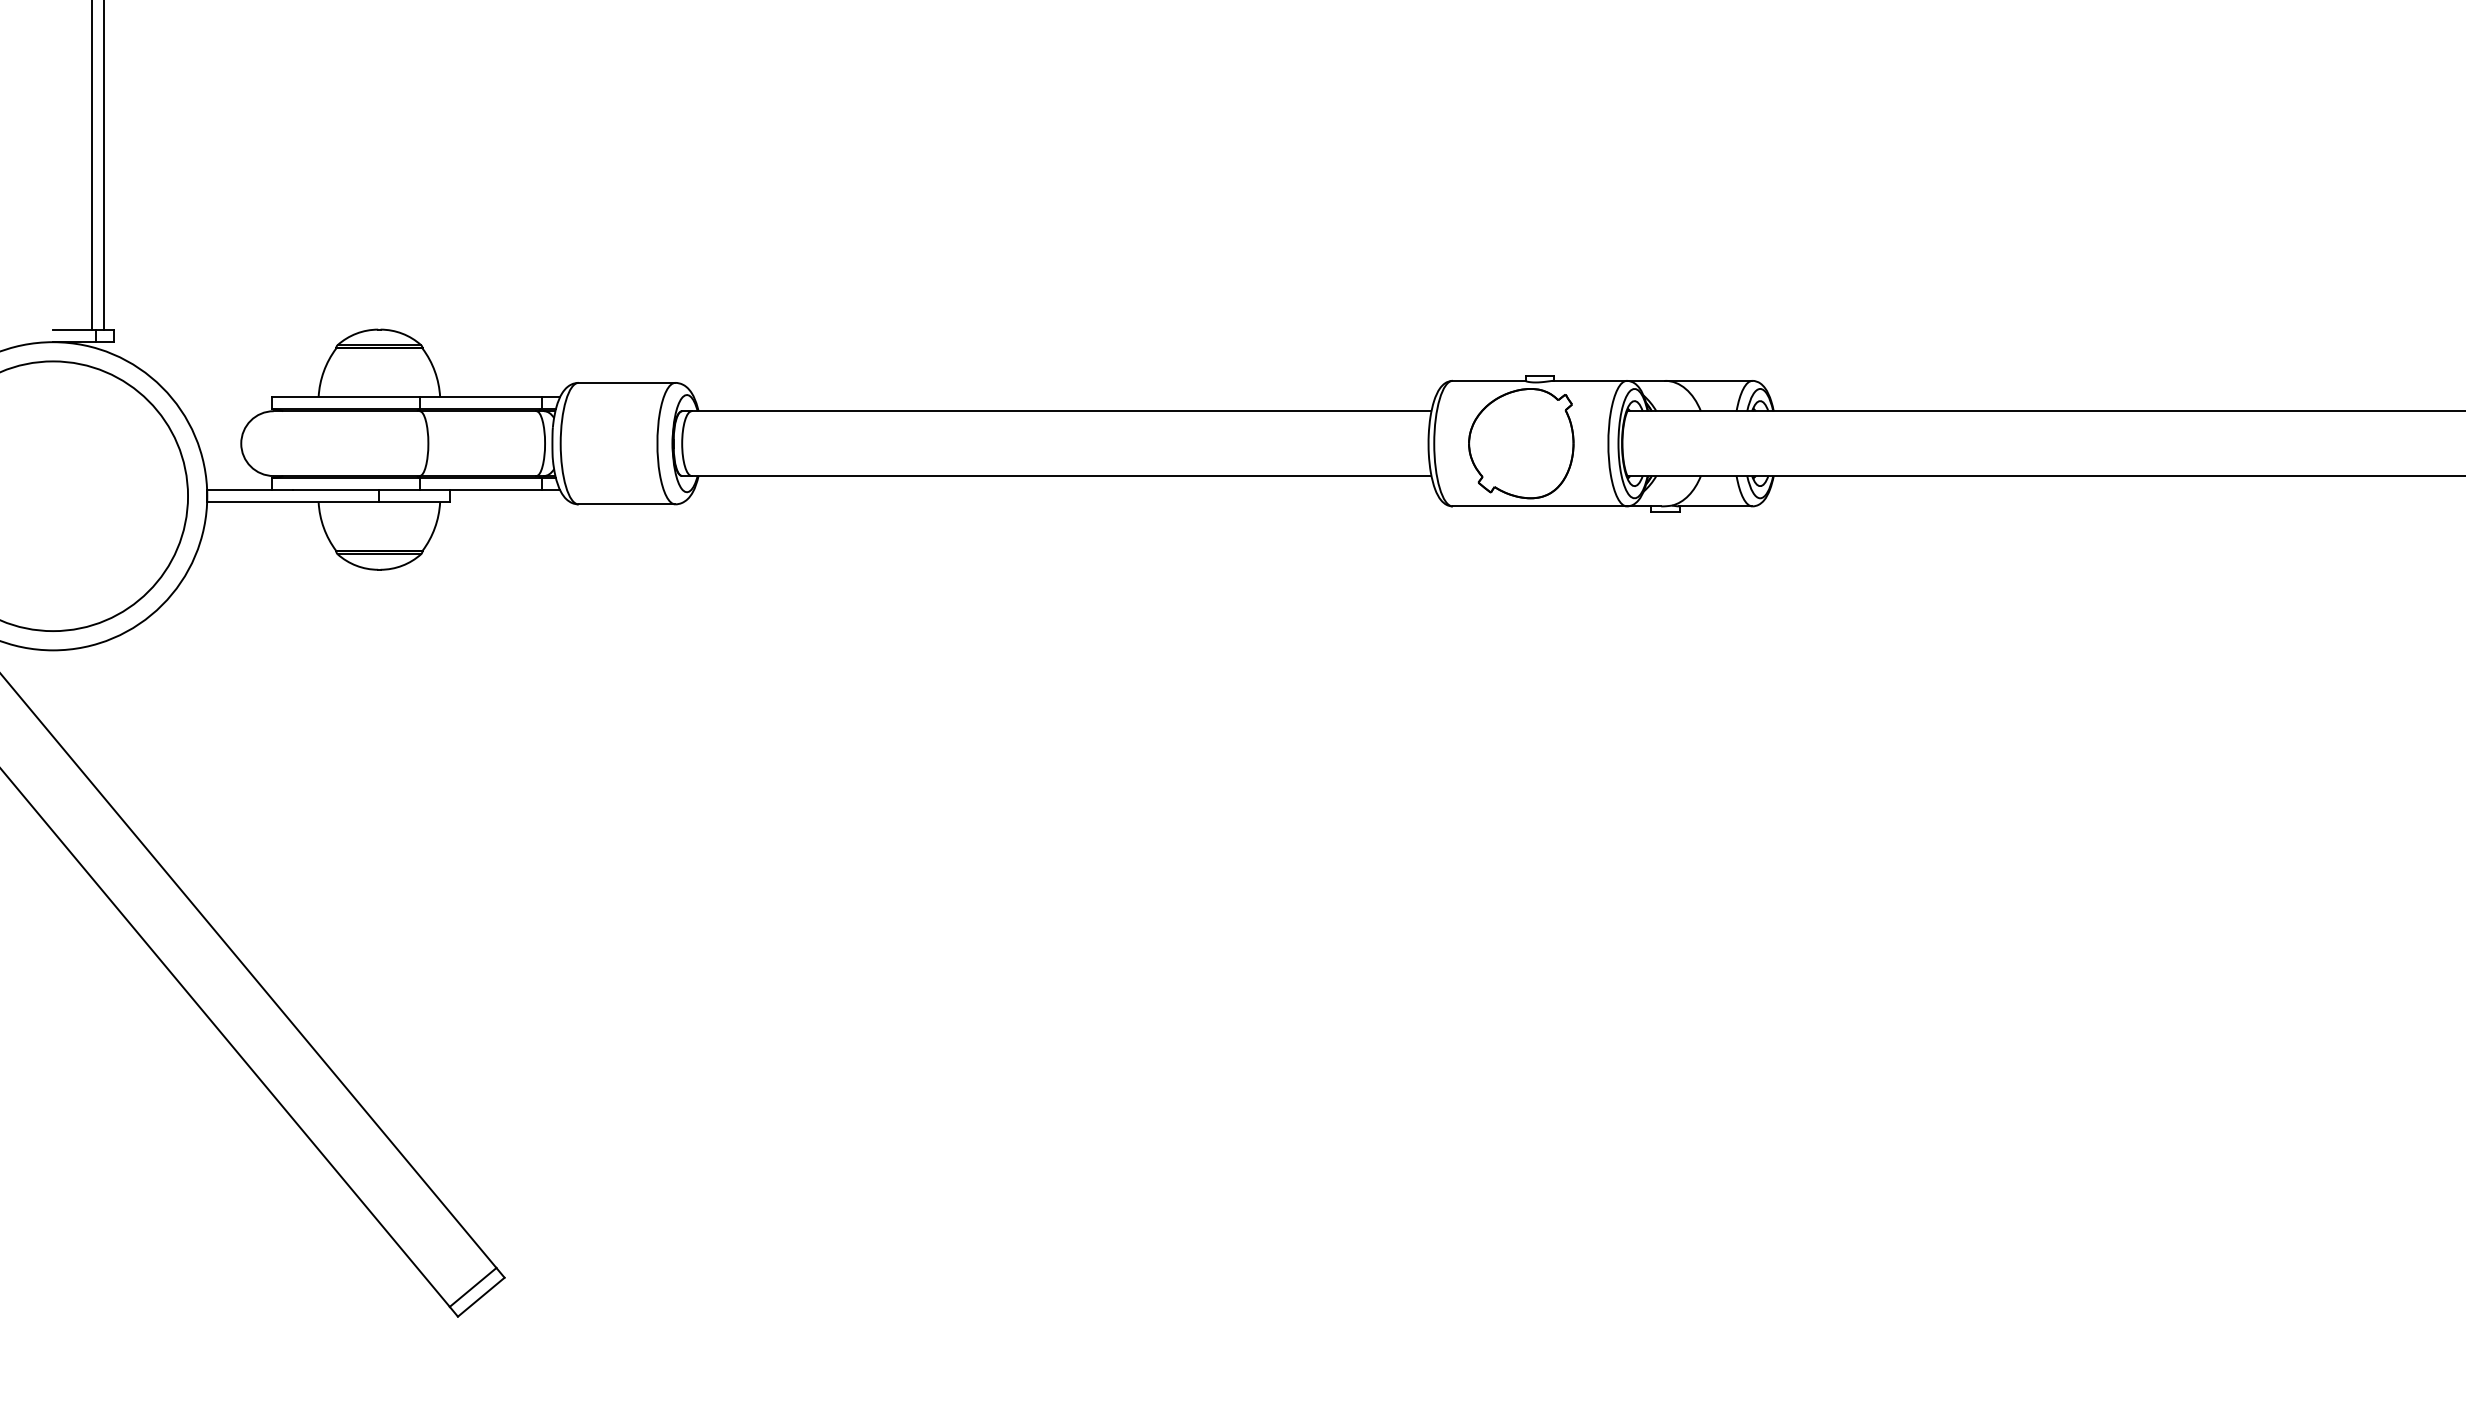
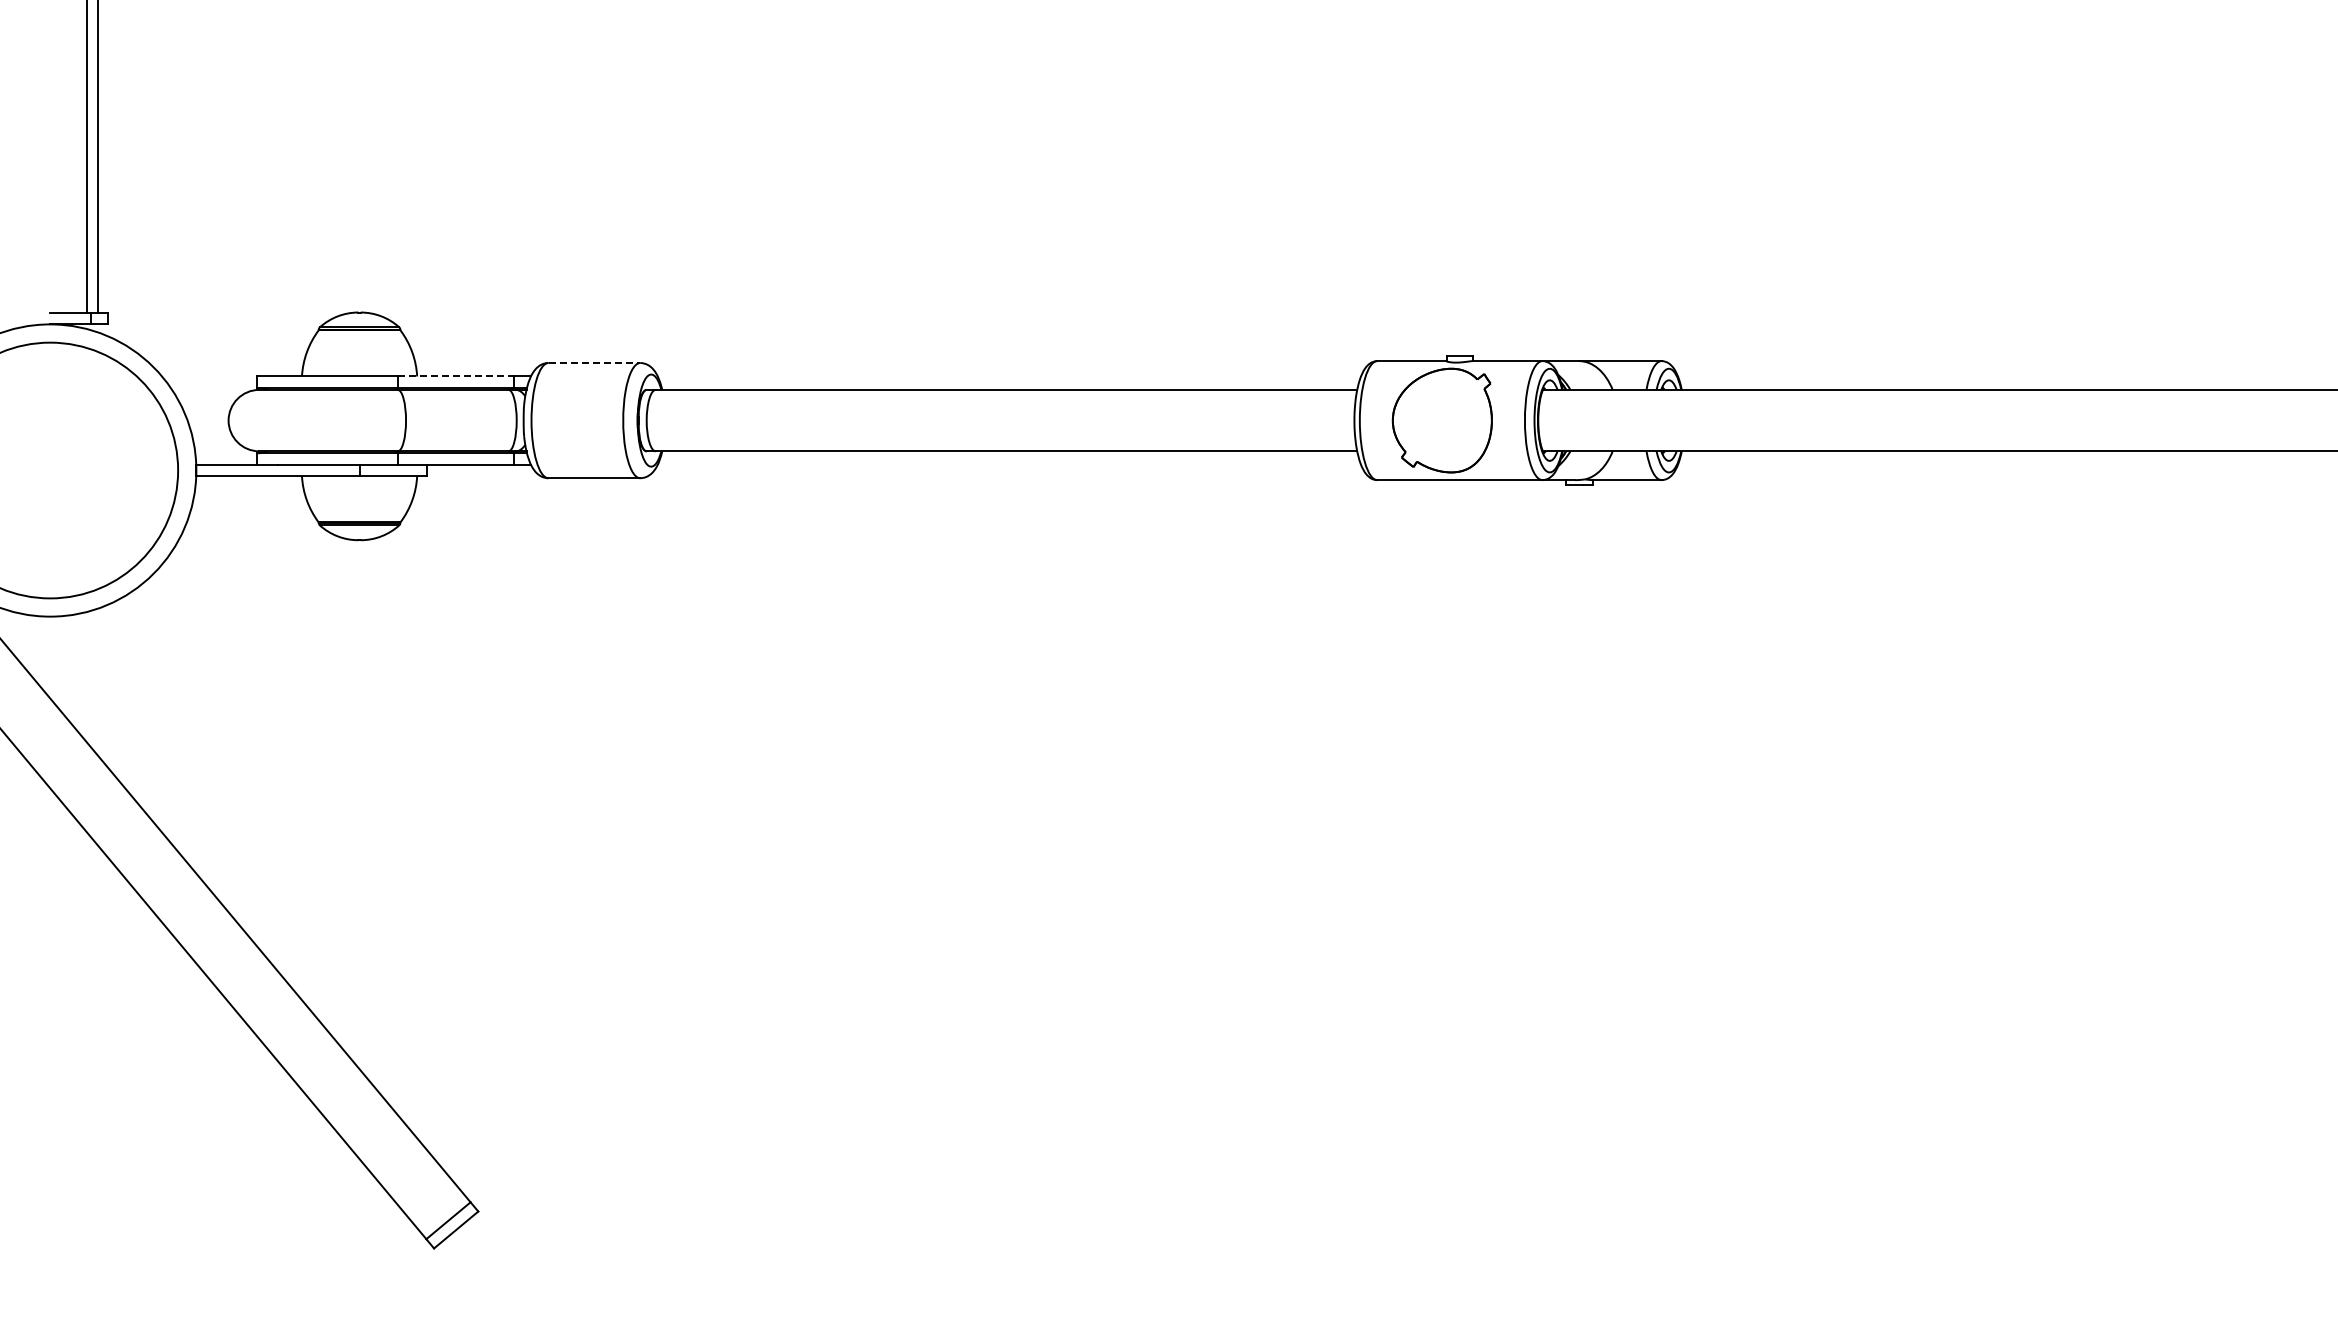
line: (627, 383) -> (594, 363), solid -> dashed
line: (480, 397) -> (455, 376), solid -> dashed

